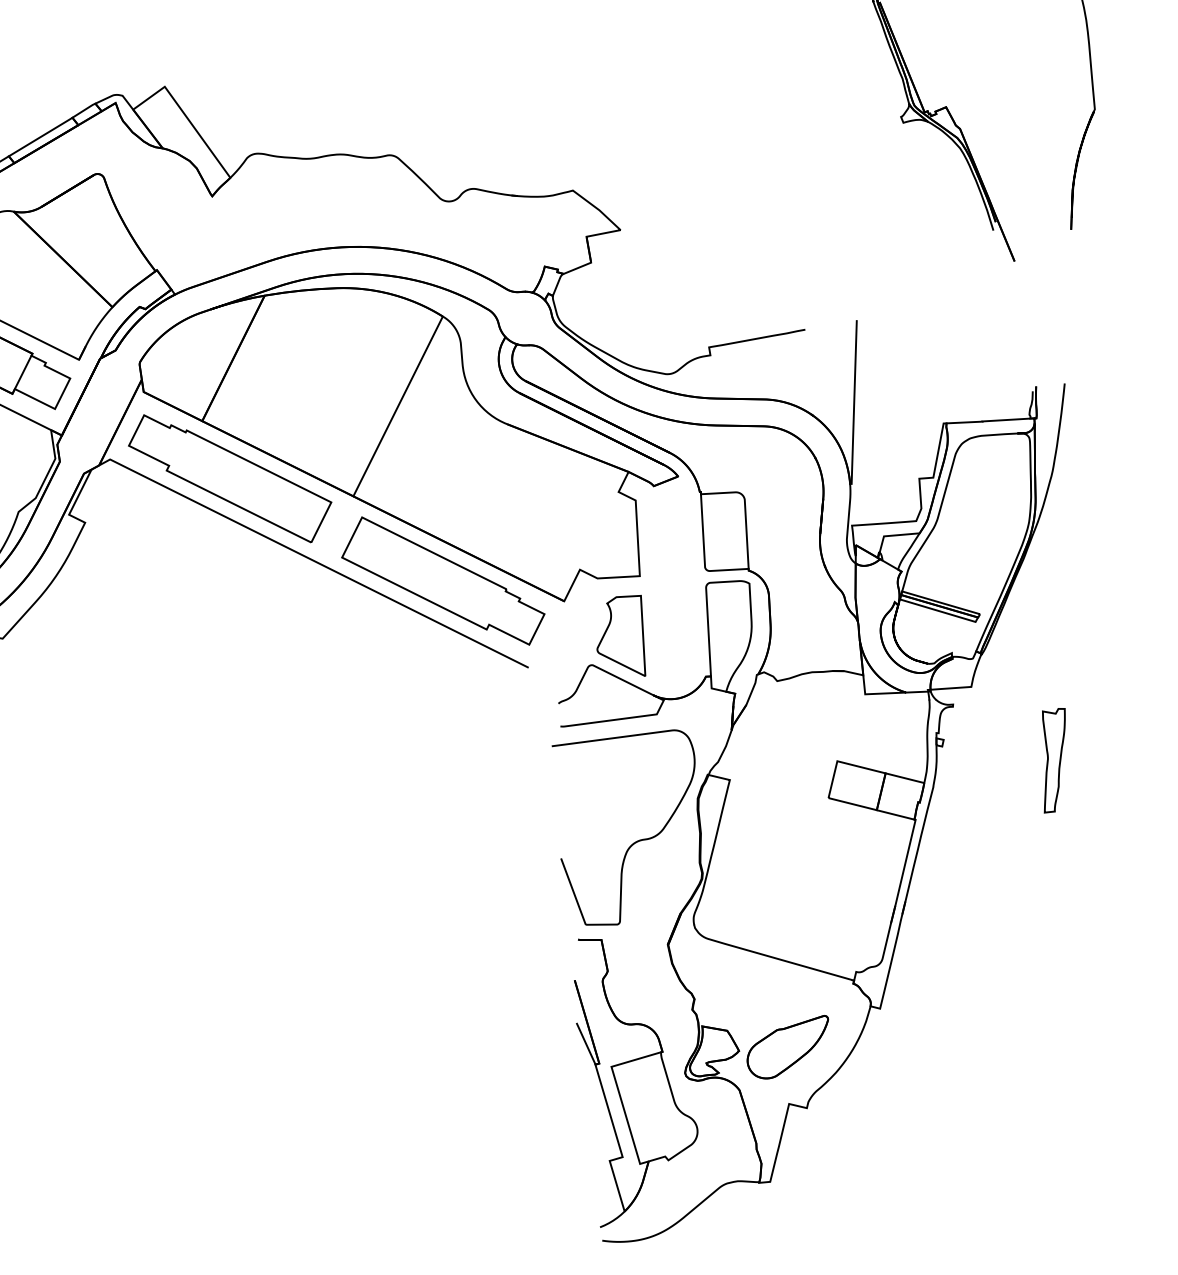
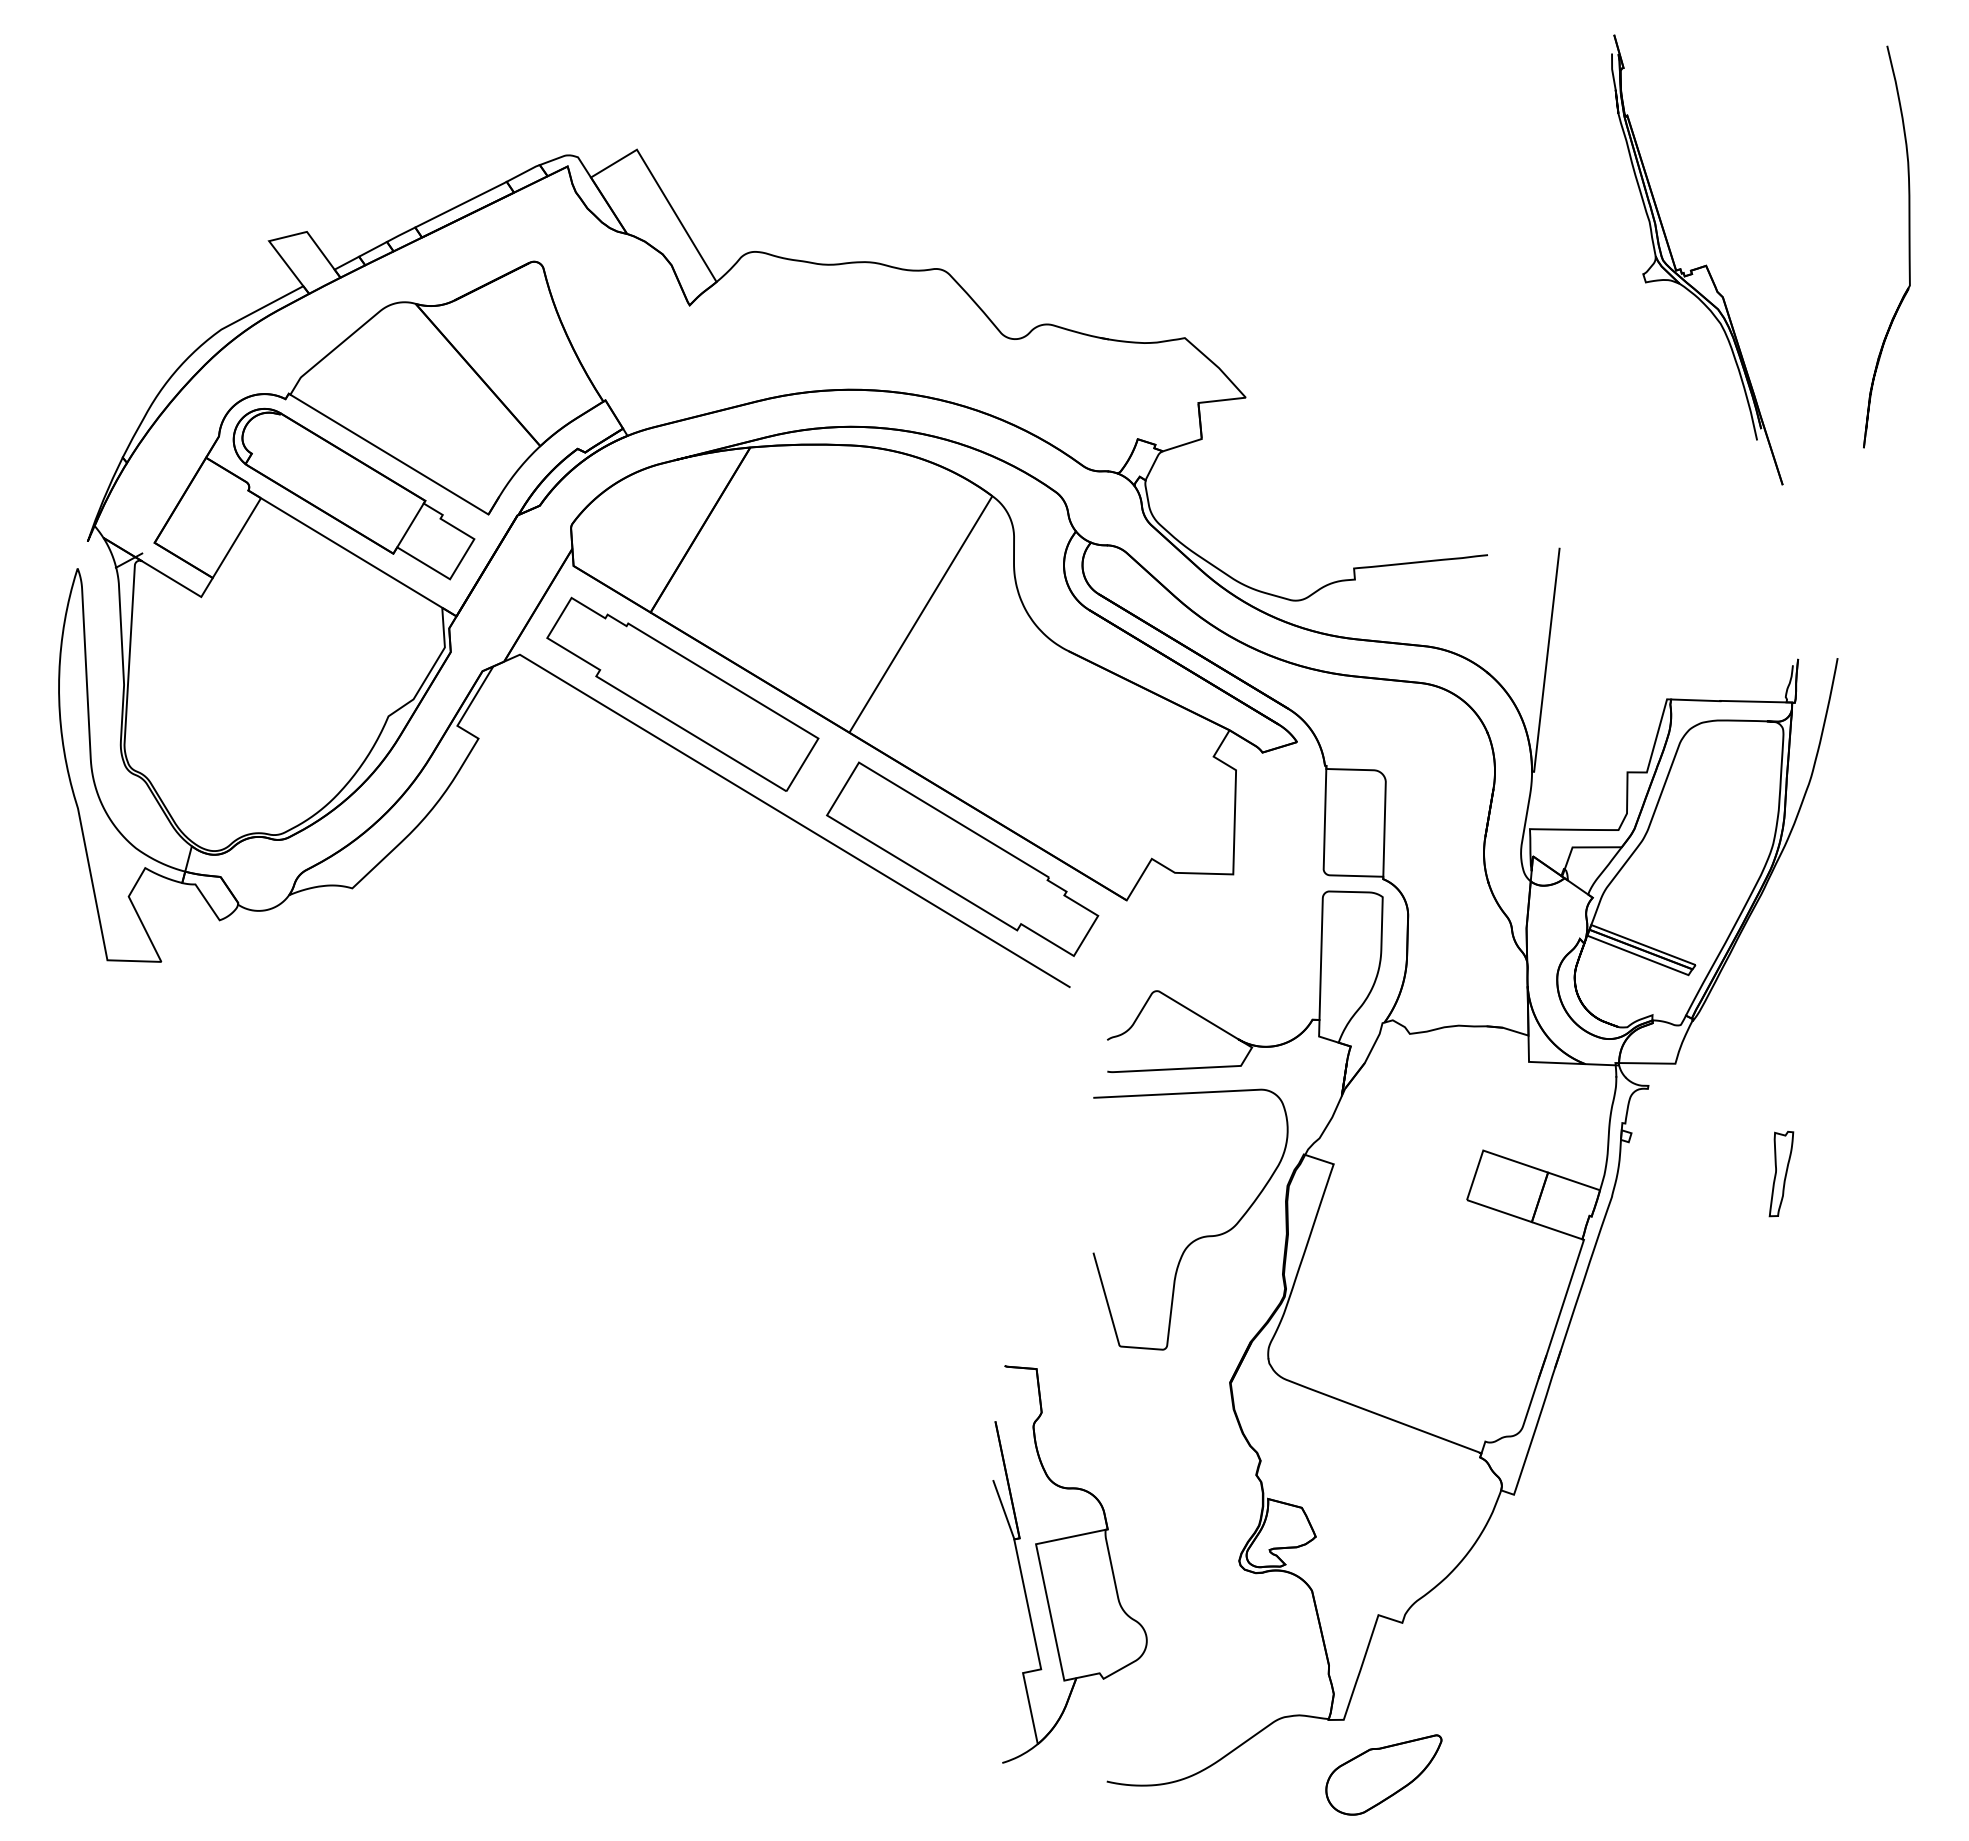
part: (620, 636) -> (1199, 955), removed
part: (1054, 760) -> (1781, 1173), size x0.6
part: (788, 1047) -> (1383, 1774), moved
part: (636, 1079) -> (1069, 1564), moved

